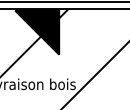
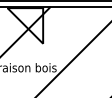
fill: (37, 32) -> (25, 25), removed

